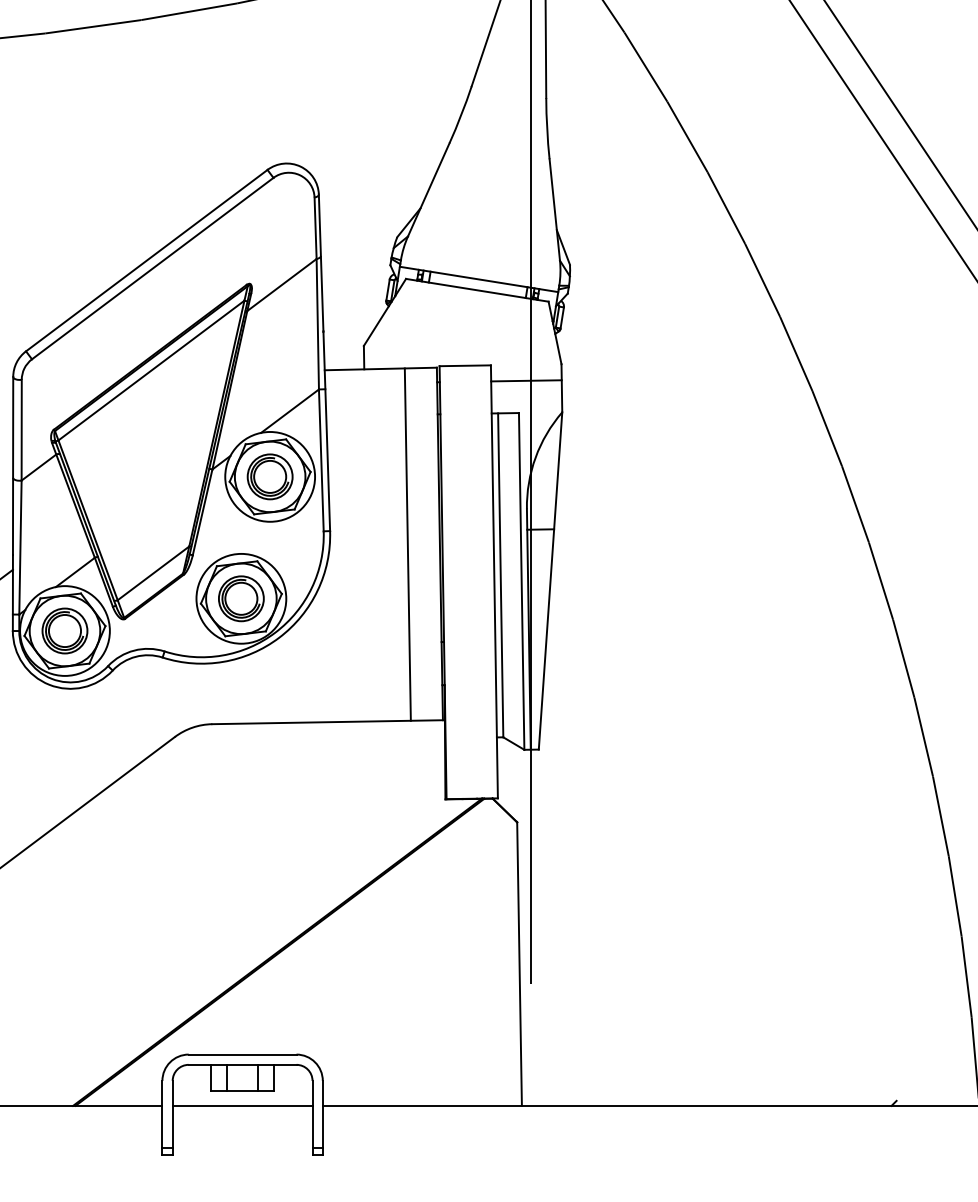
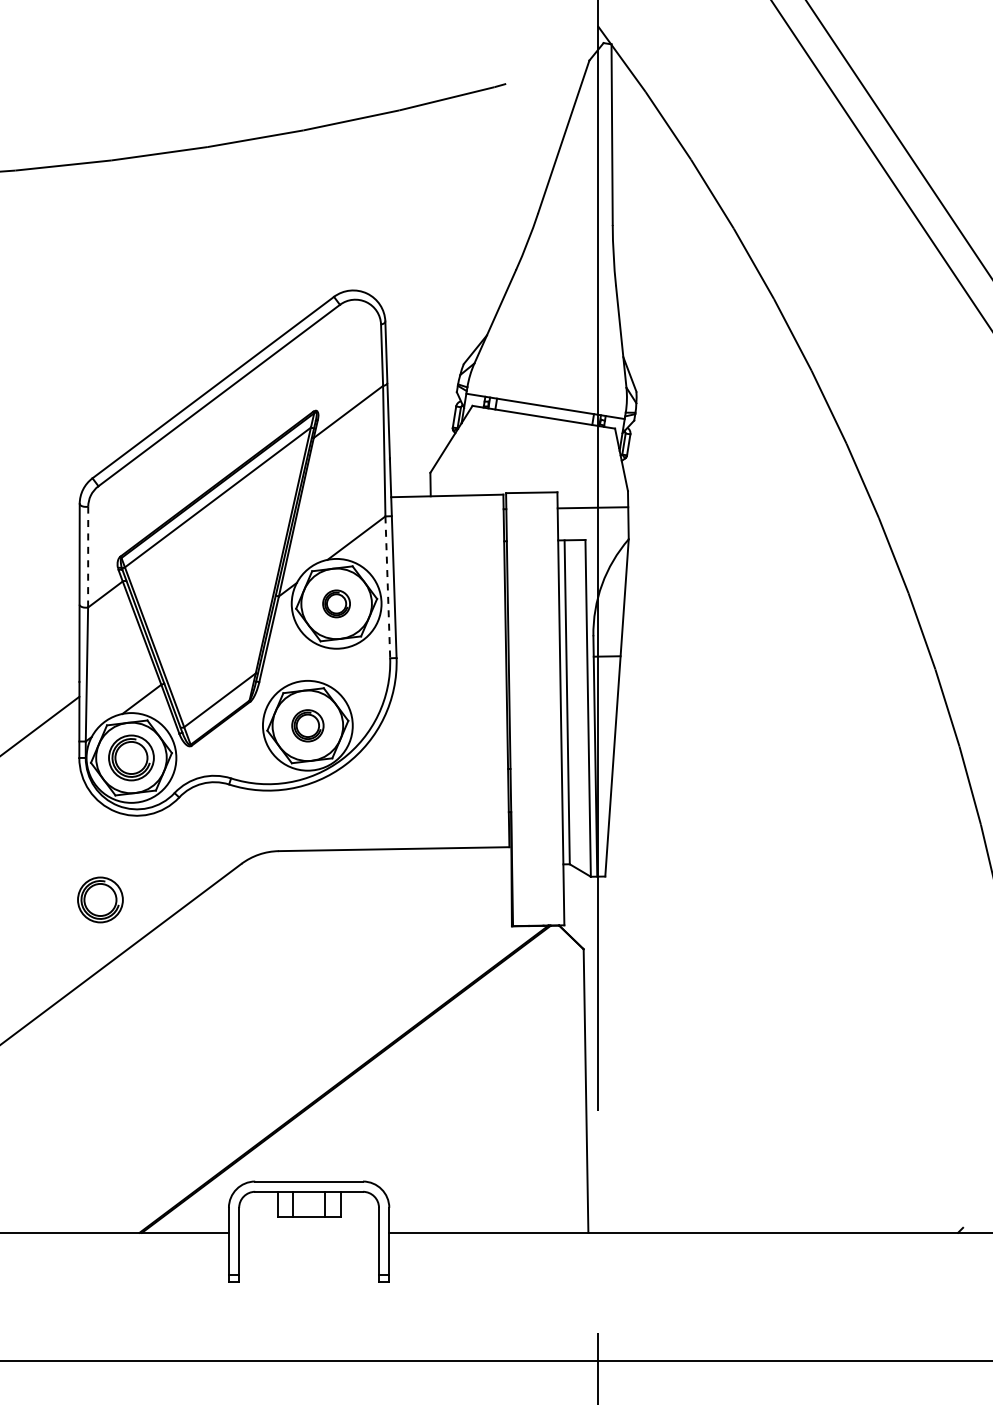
line: (22, 429) -> (88, 556), solid -> dashed
line: (321, 460) -> (387, 587), solid -> dashed
part: (270, 476) -> (336, 603), size x0.6
line: (408, 544) -> (474, 671), removed
part: (241, 598) -> (307, 725), size x0.7
part: (34, 772) -> (100, 899), added
line: (243, 1105) -> (309, 1232), removed

